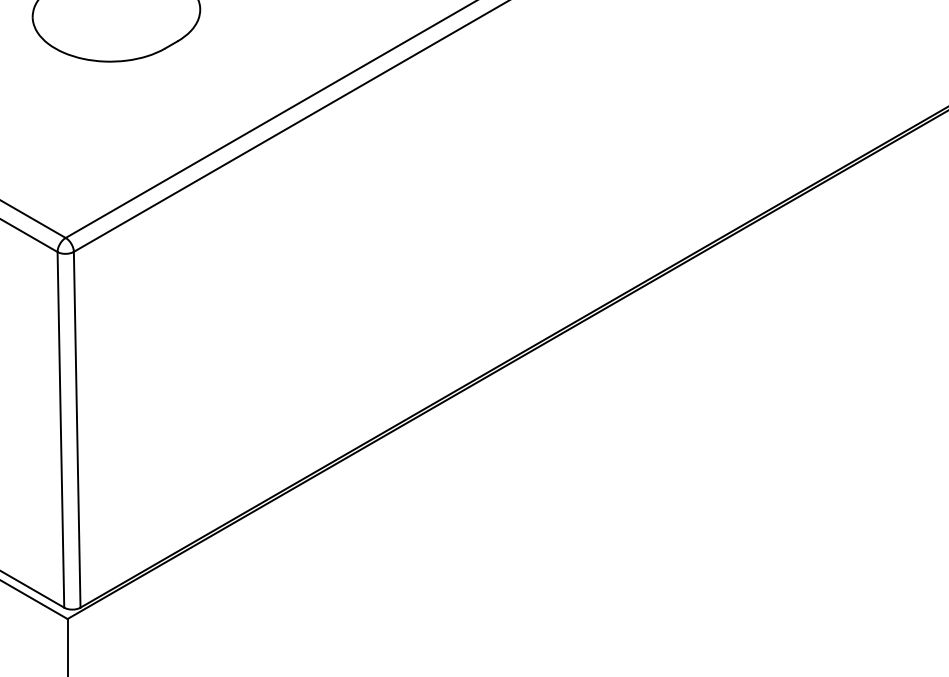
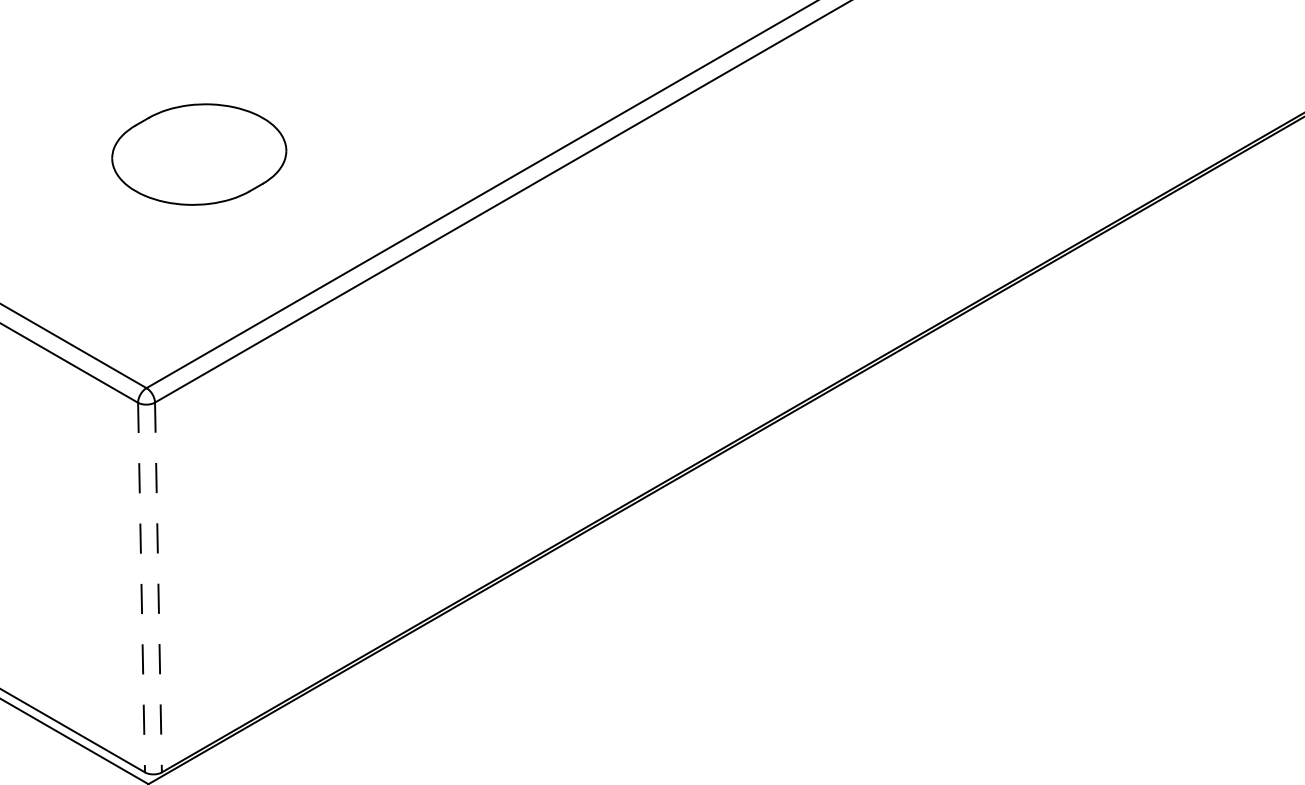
line: (60, 429) -> (141, 587), solid -> dashed
line: (77, 429) -> (158, 587), solid -> dashed

